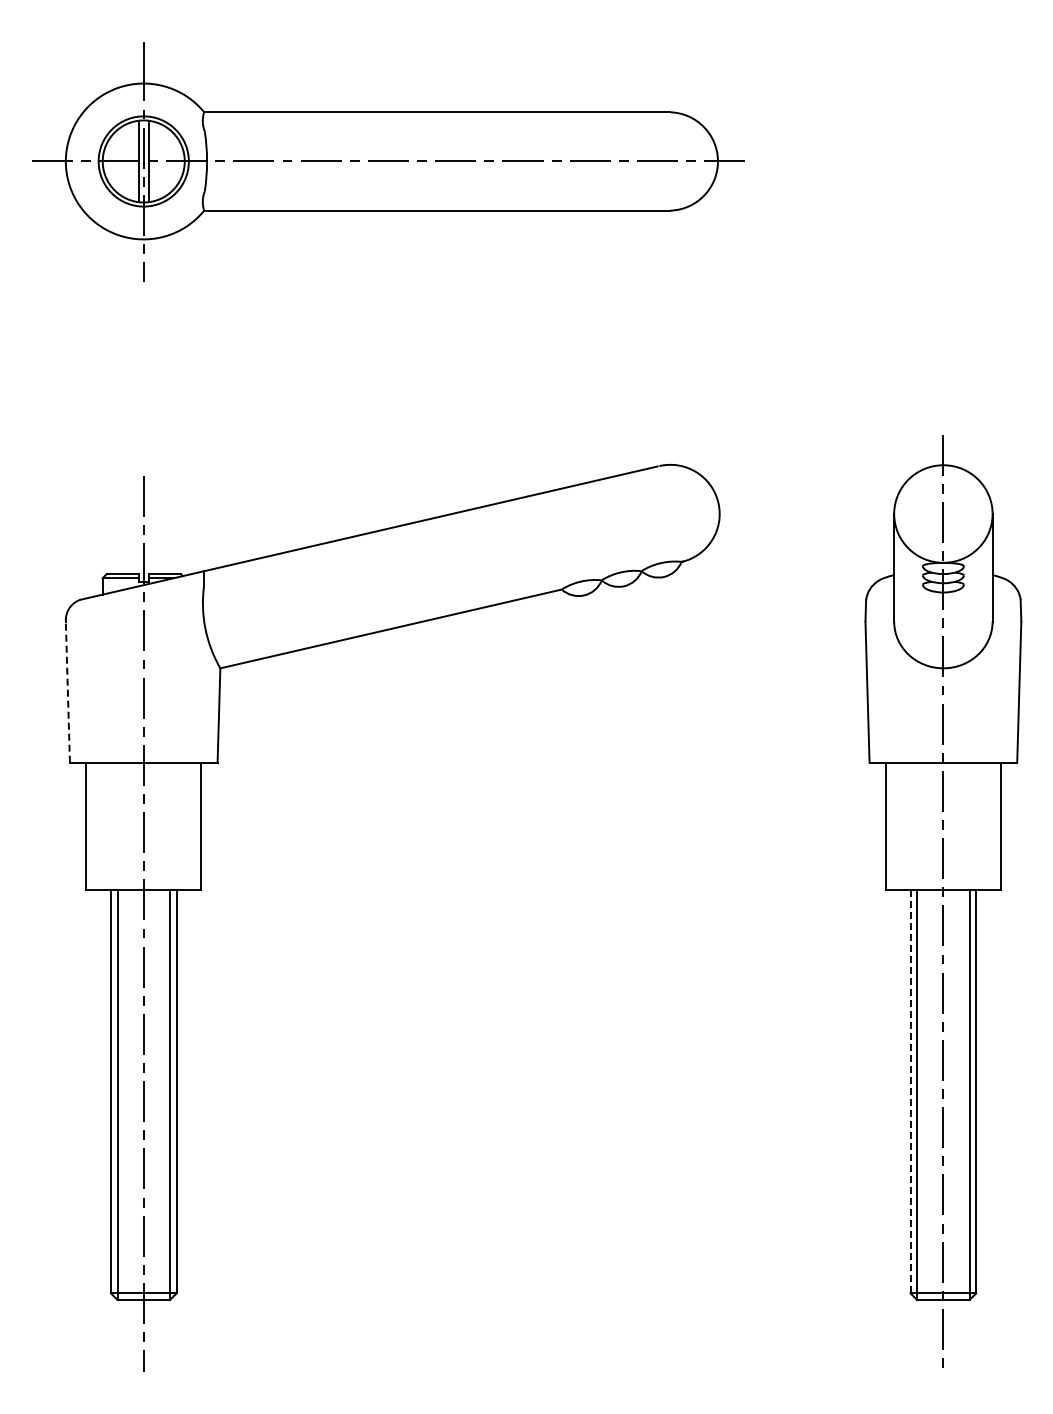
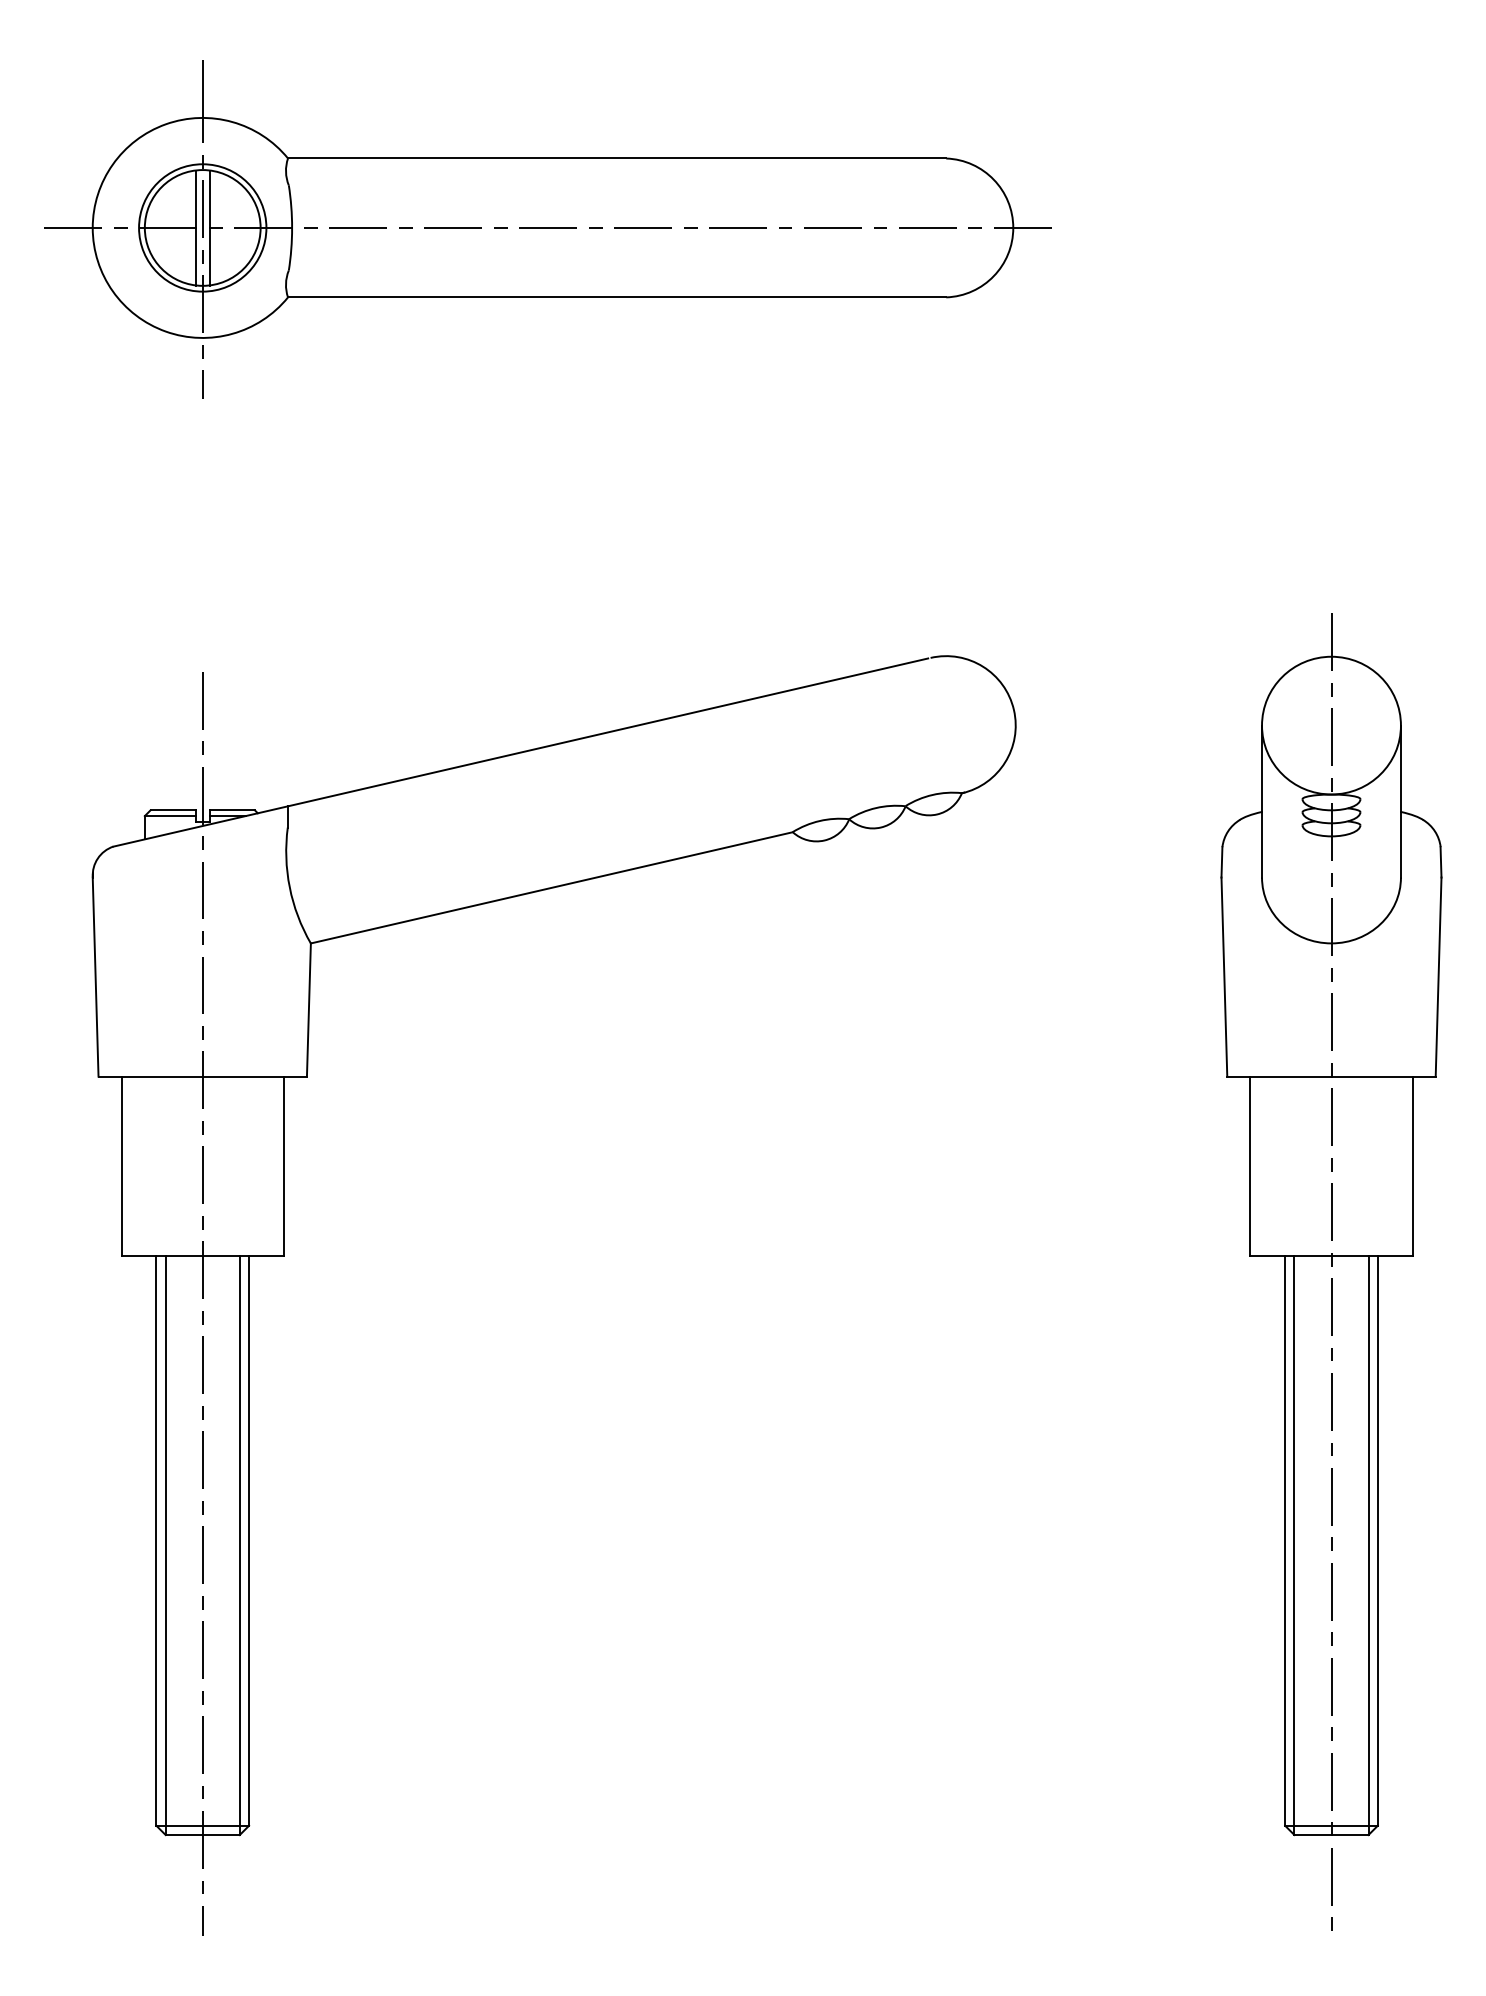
line: (67, 692) -> (95, 977), dashed -> solid
line: (910, 1091) -> (1285, 1540), dashed -> solid

